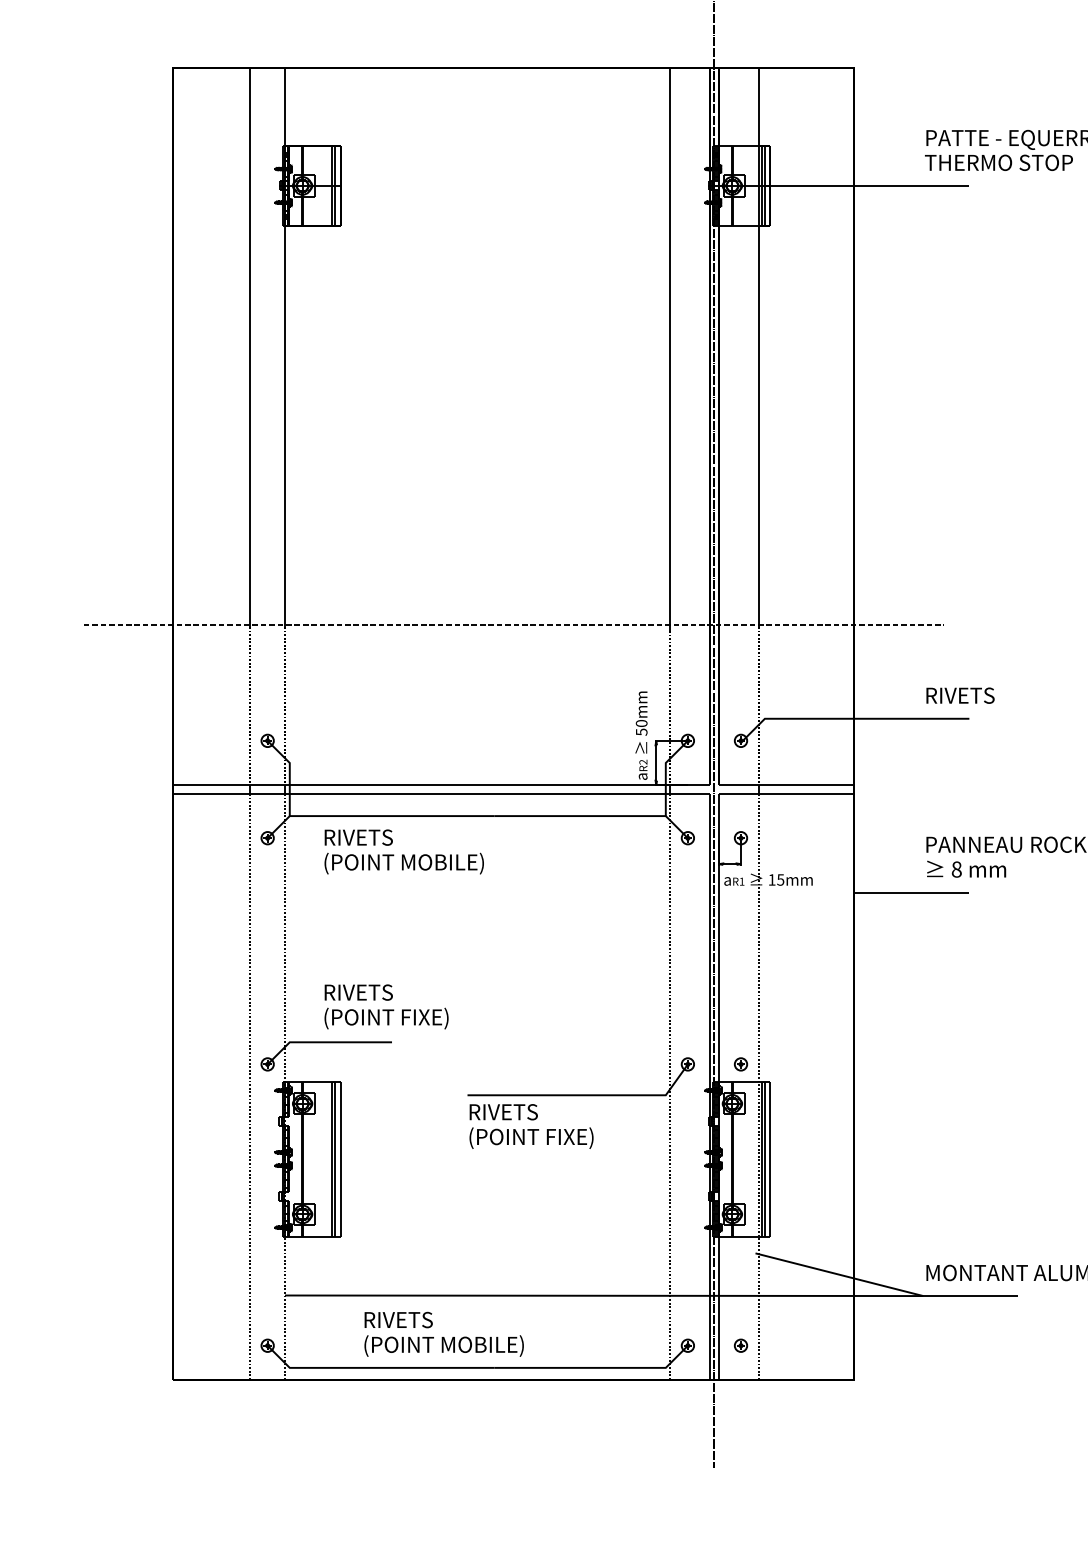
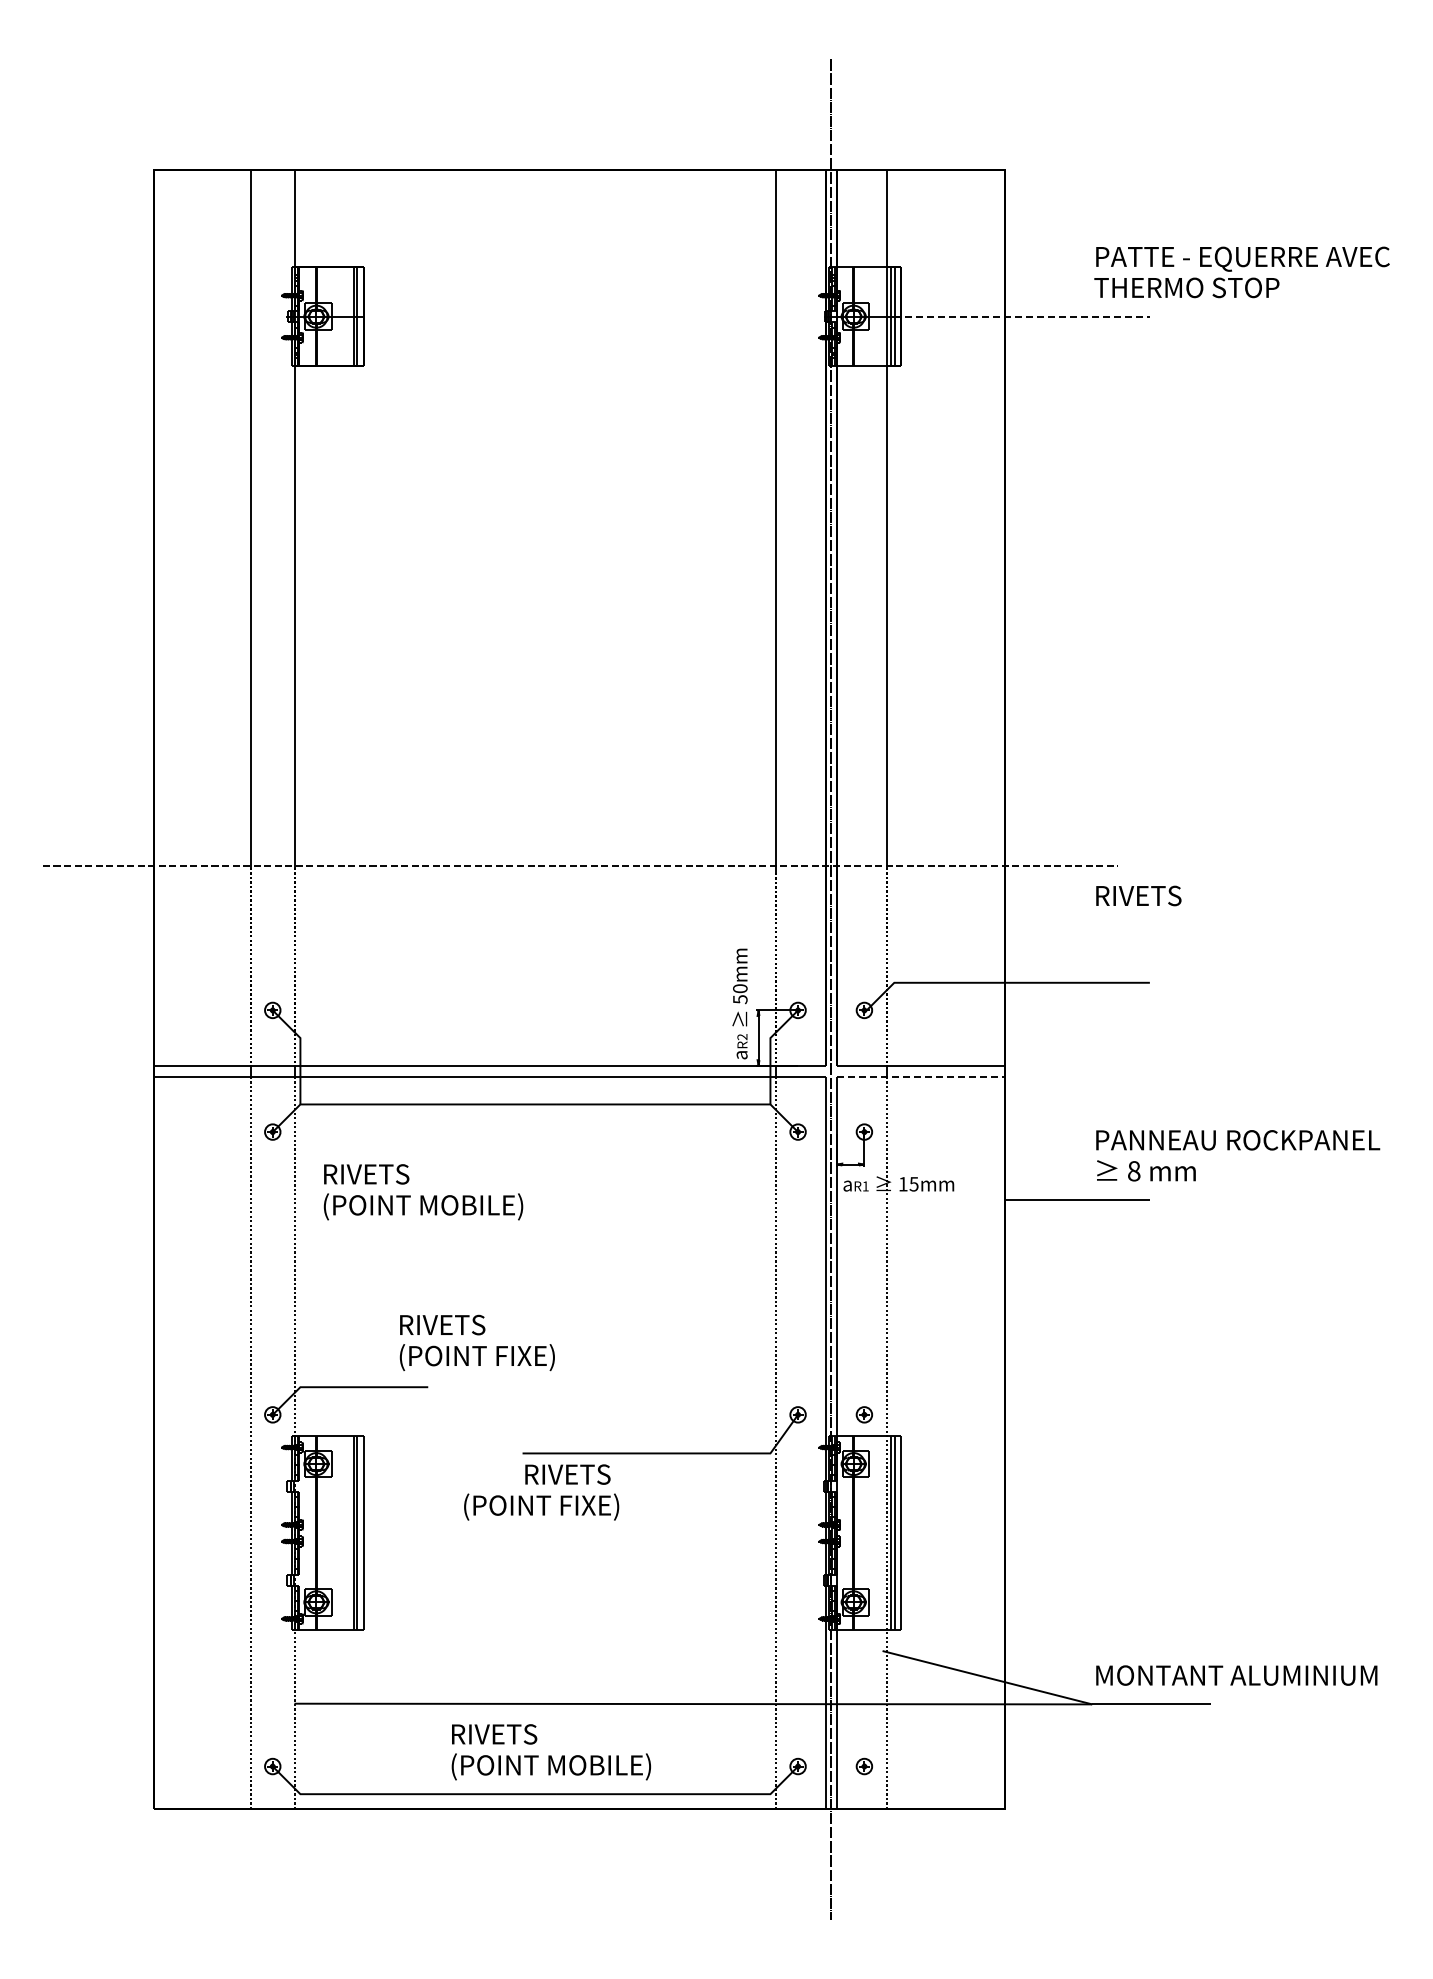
line: (867, 185) -> (1022, 316), solid -> dashed
text: (960, 695) -> (1138, 895), moved
line: (786, 793) -> (921, 1076), solid -> dashed
text: (404, 852) -> (423, 1192), moved
text: (385, 1006) -> (476, 1342), moved
text: (531, 1137) -> (541, 1506), moved
text: (443, 1334) -> (550, 1752), moved

